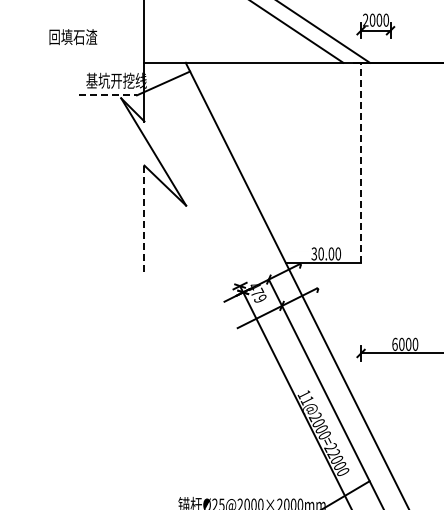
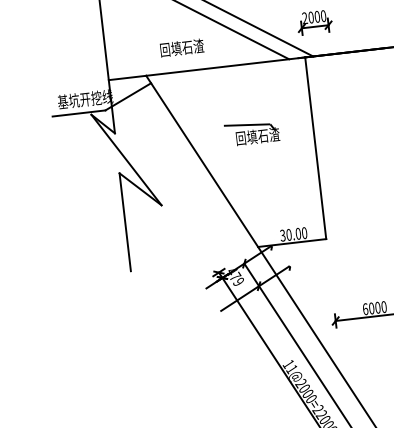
text: (73, 37) -> (182, 48), moved
line: (108, 95) -> (79, 113), dashed -> solid
part: (293, 138) -> (251, 133), added
line: (361, 162) -> (316, 147), dashed -> solid
line: (144, 219) -> (125, 222), dashed -> solid

